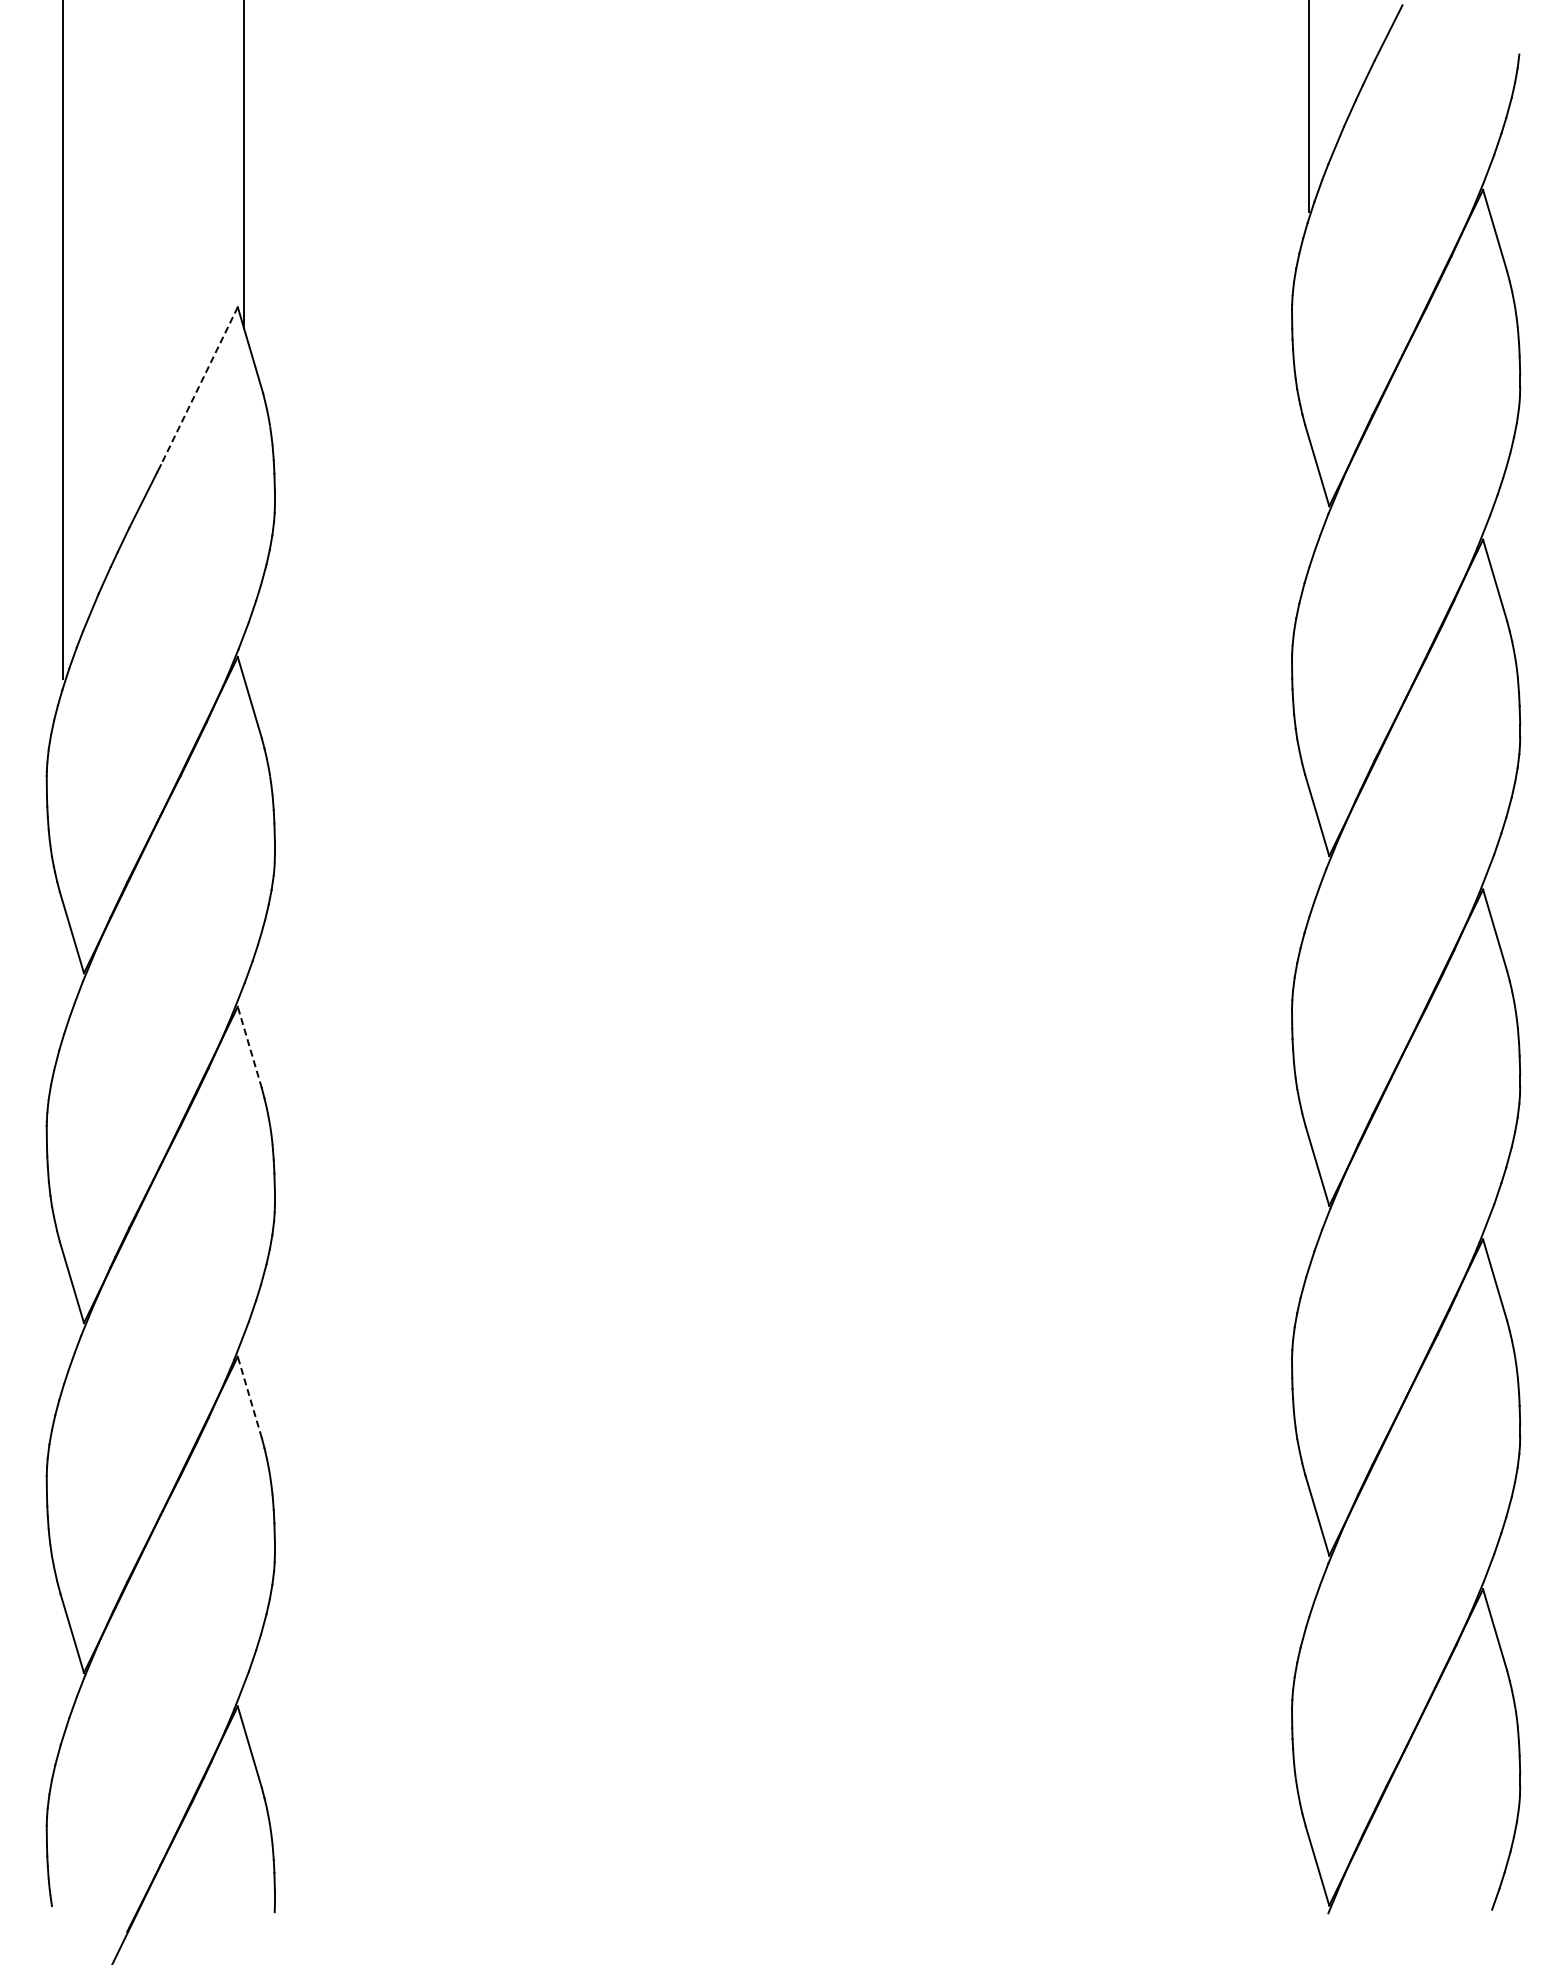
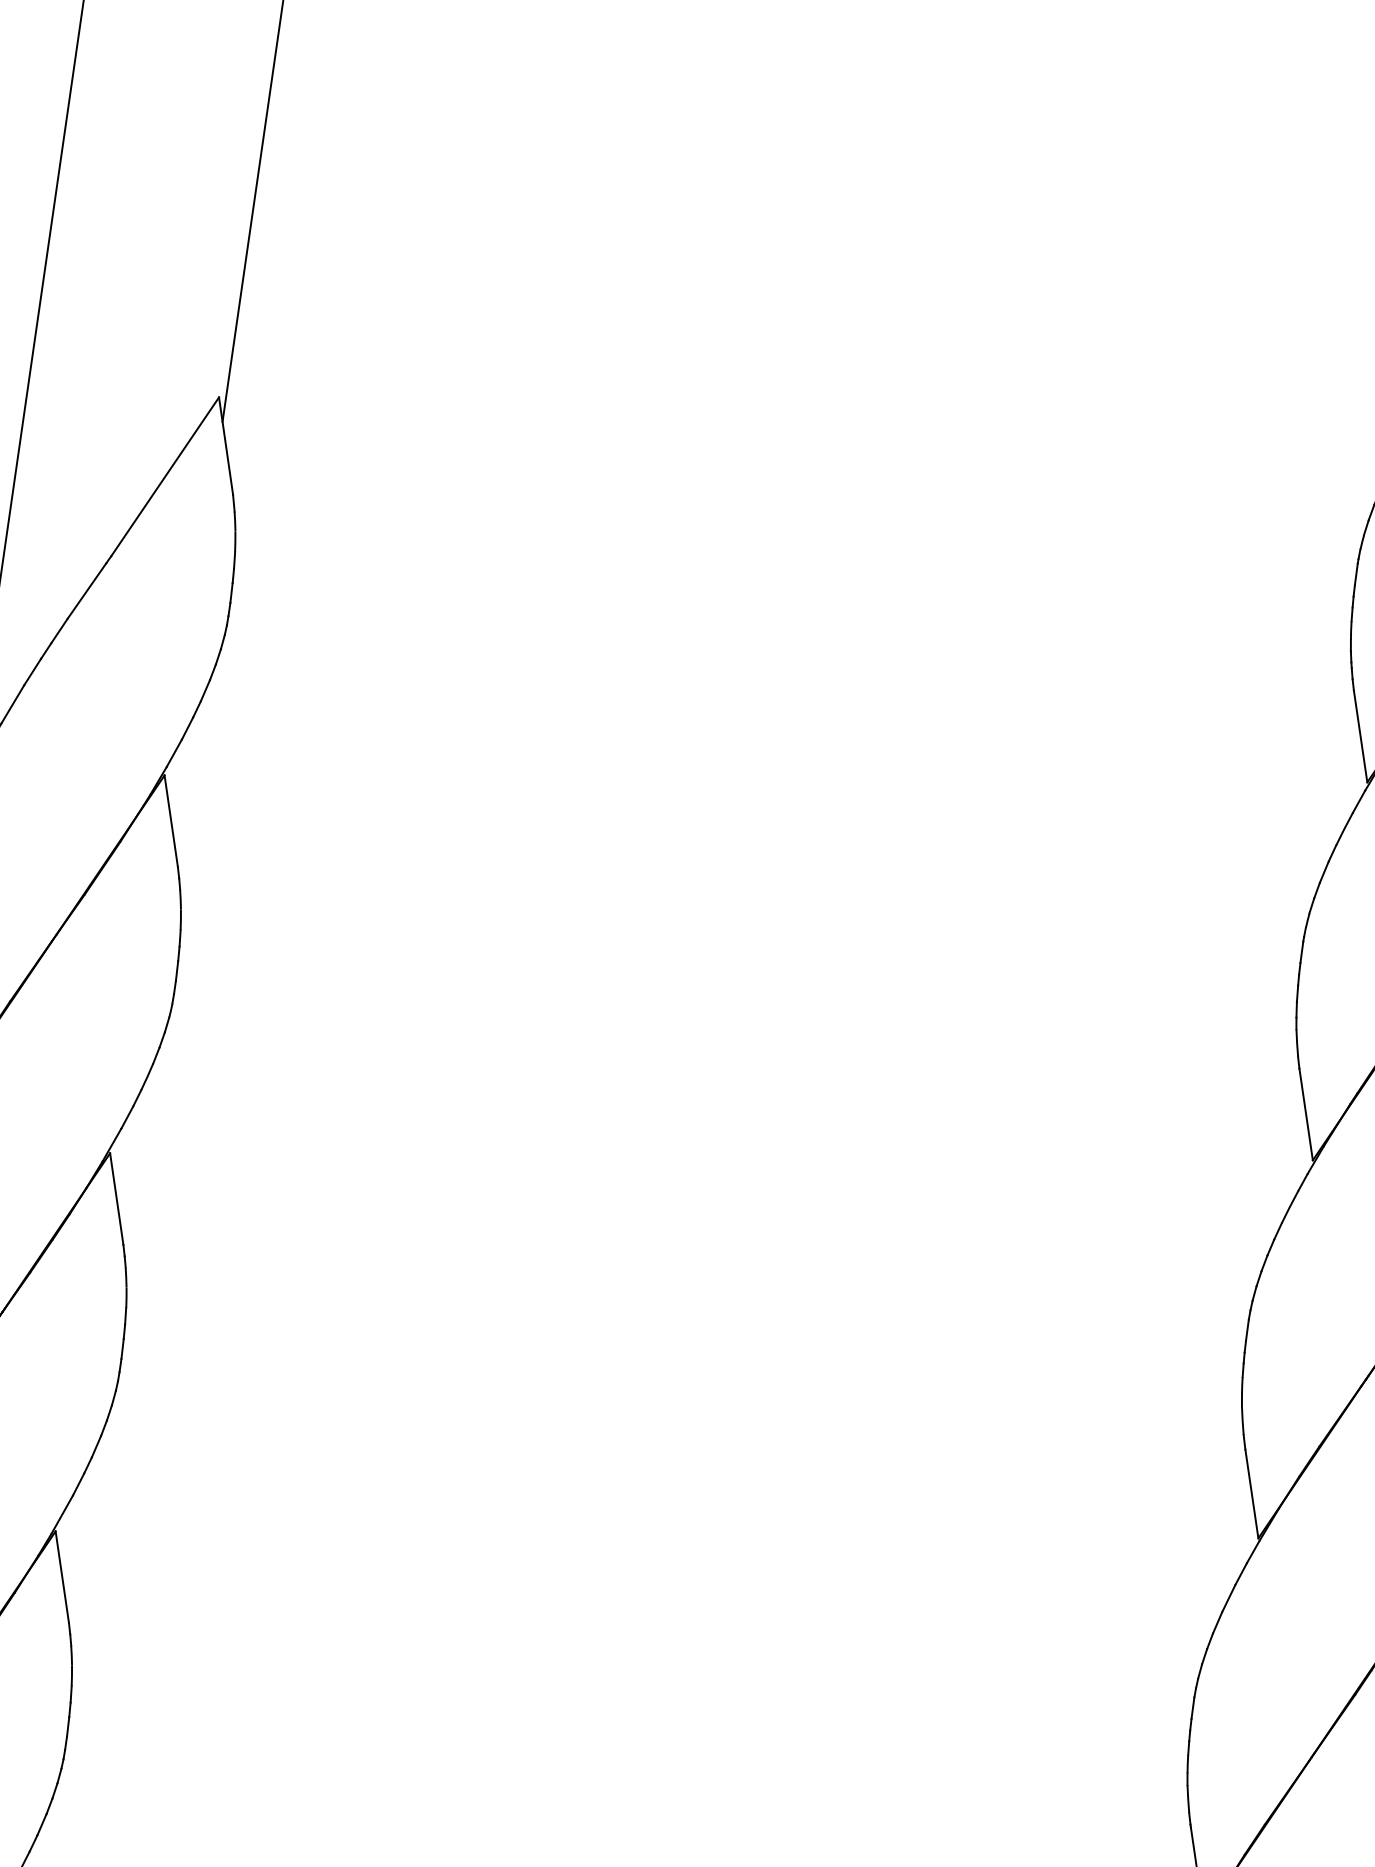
line: (199, 386) -> (165, 477), dashed -> solid
line: (249, 1046) -> (116, 1198), dashed -> solid
line: (249, 1396) -> (62, 1576), dashed -> solid

